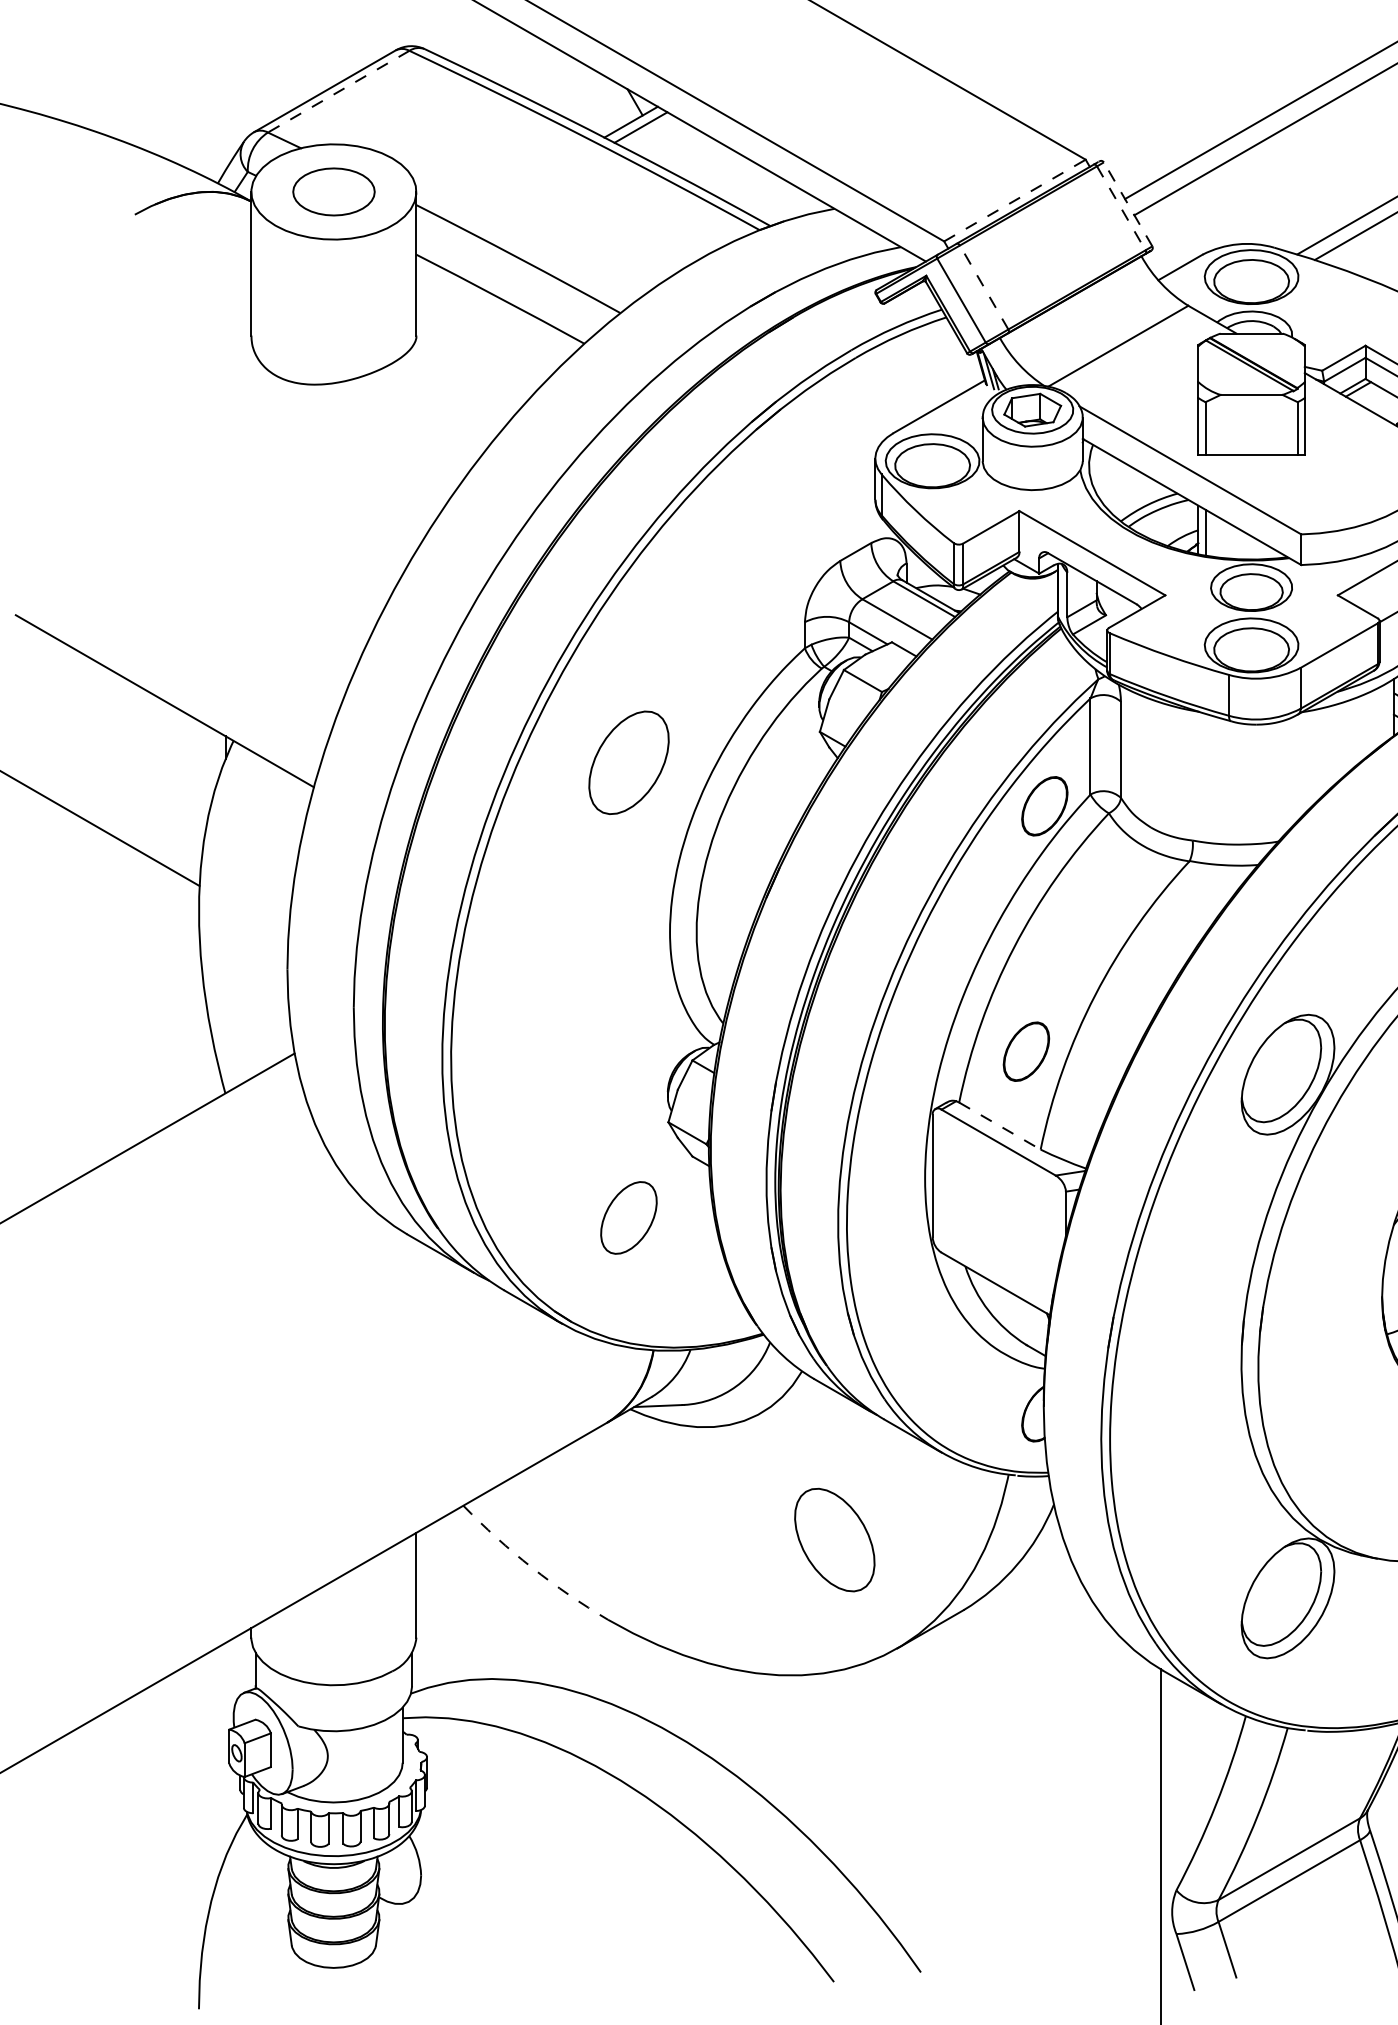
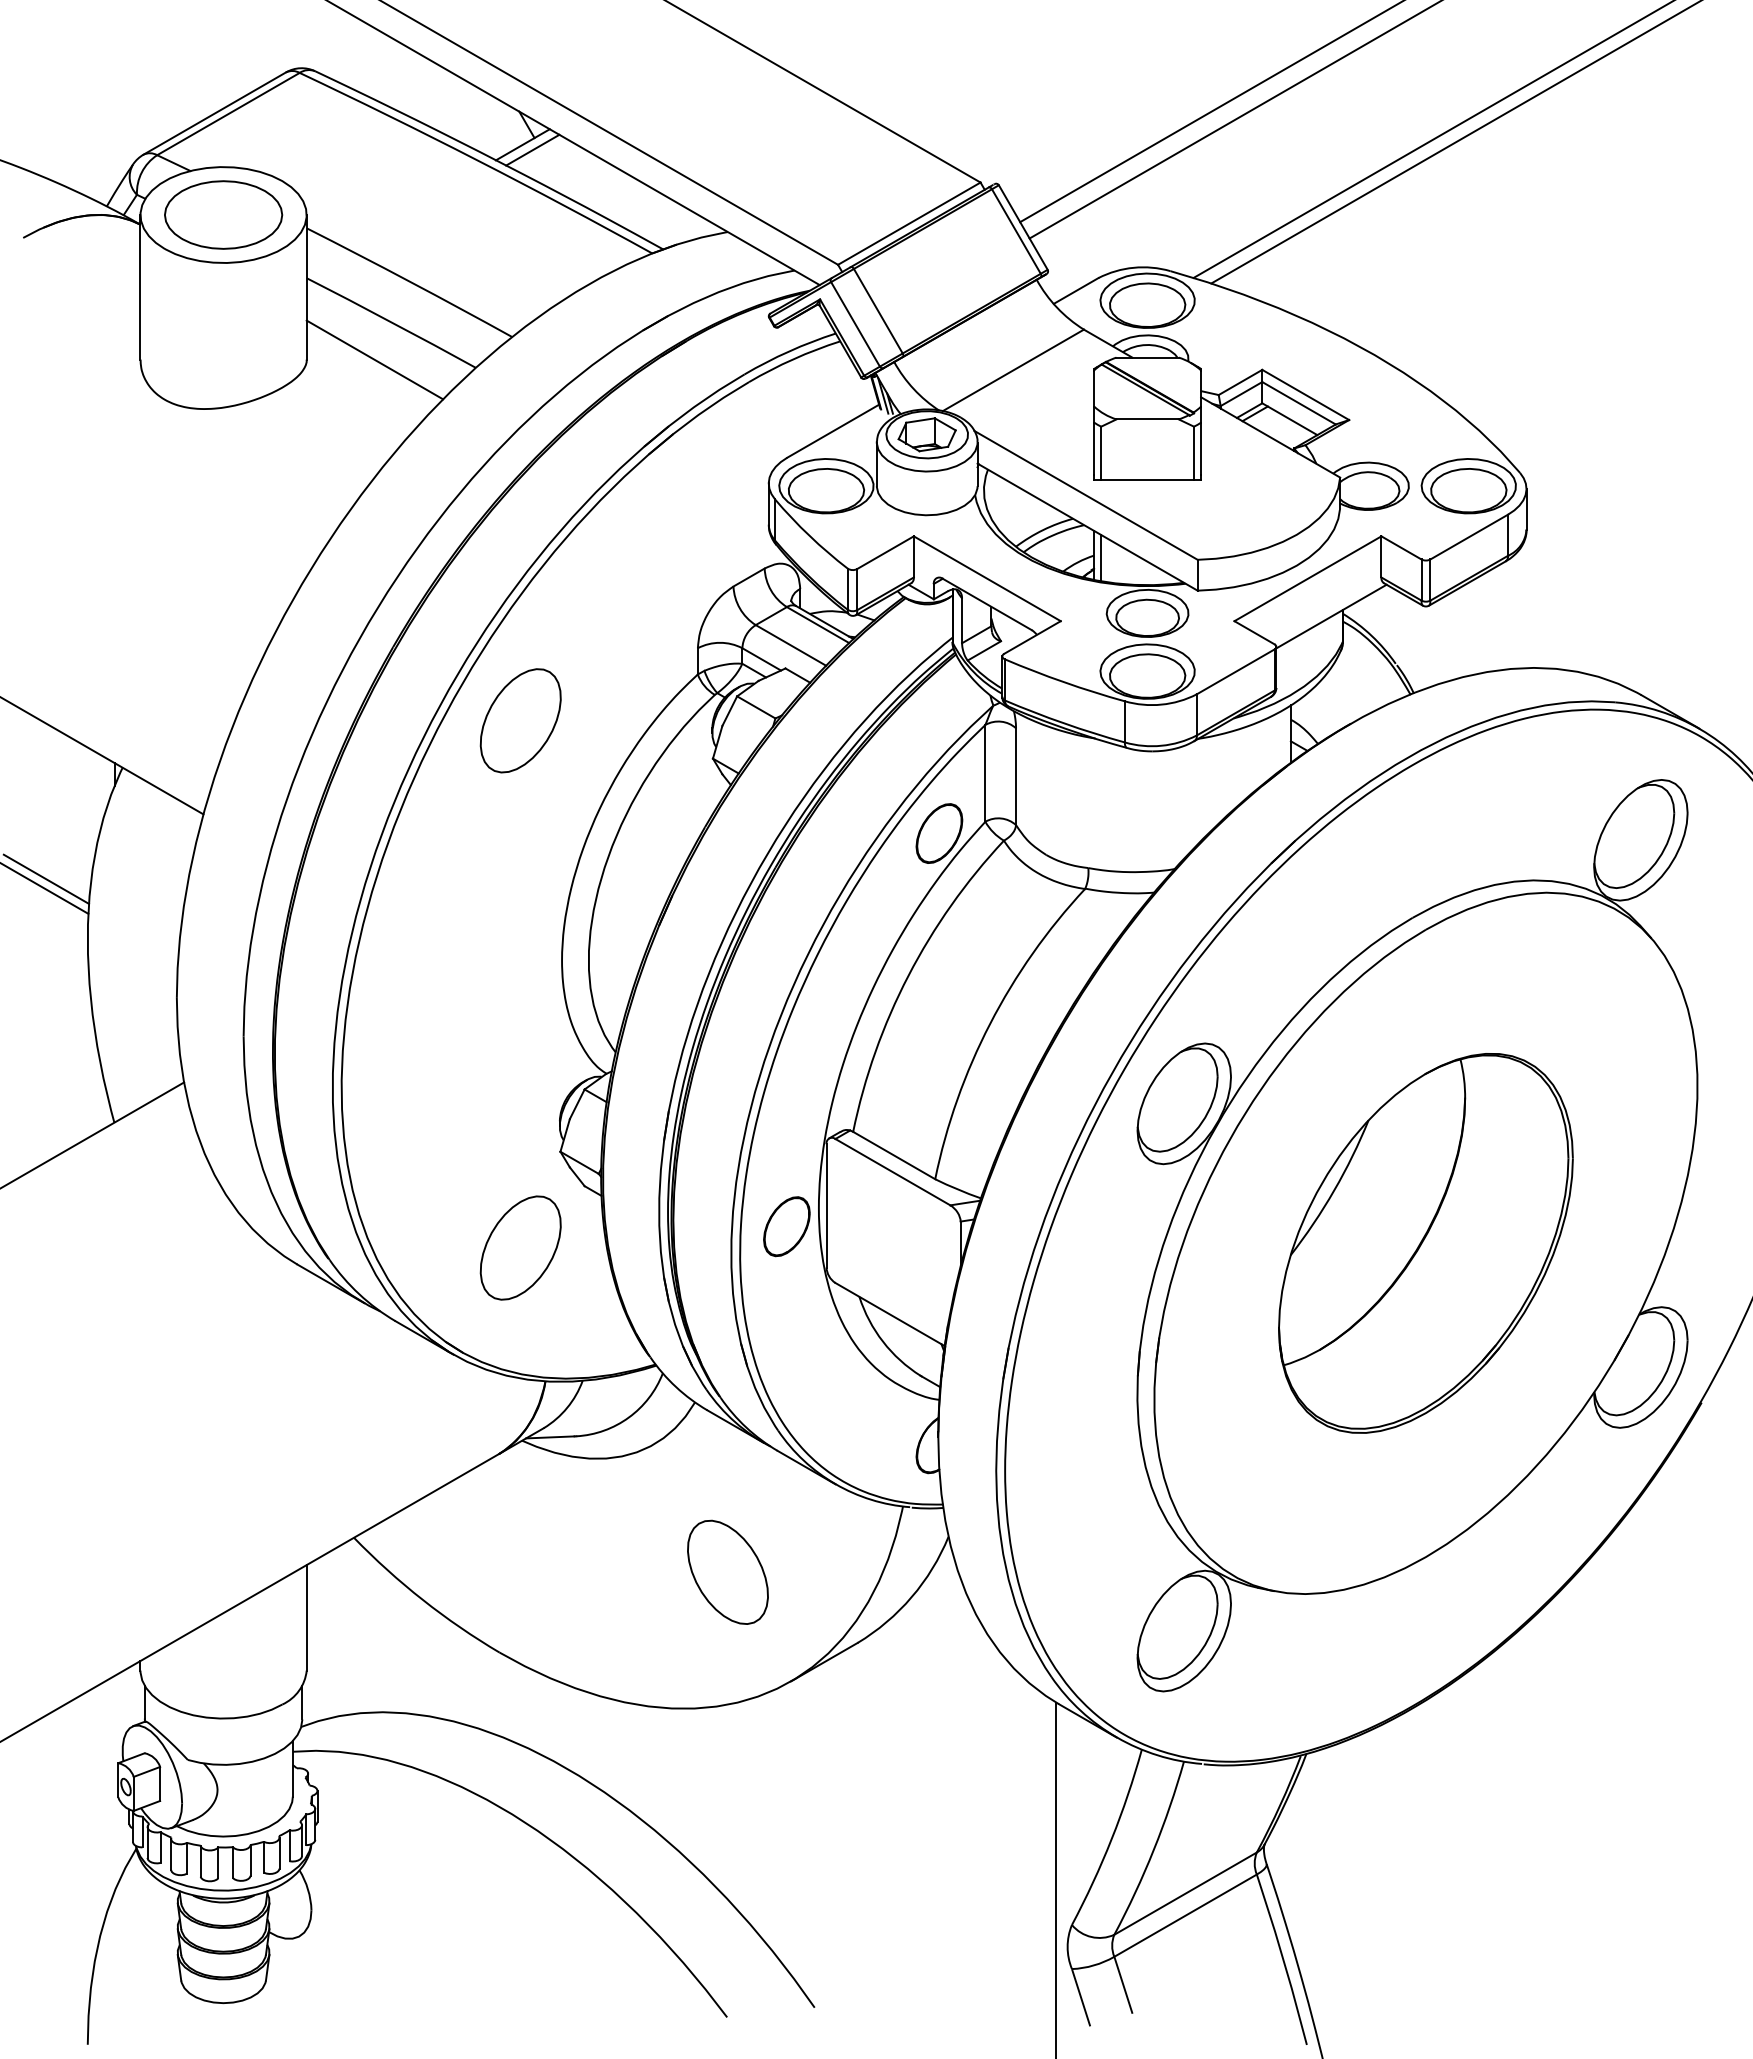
line: (338, 92) -> (228, 114), dashed -> solid
part: (333, 191) -> (223, 214), size x1.43
line: (1015, 200) -> (909, 223), dashed -> solid
line: (1128, 204) -> (1023, 227), dashed -> solid
line: (1121, 208) -> (1016, 231), dashed -> solid
line: (984, 287) -> (878, 311), dashed -> solid
line: (483, 335) -> (374, 359), added
part: (628, 762) -> (520, 720), moved
line: (156, 850) -> (45, 878), added
part: (1026, 1051) -> (786, 1226), moved
line: (1000, 1126) -> (894, 1155), dashed -> solid
part: (628, 1217) -> (520, 1247), size x1.43
arc: (532, 1568) -> (423, 1600), dashed -> solid

